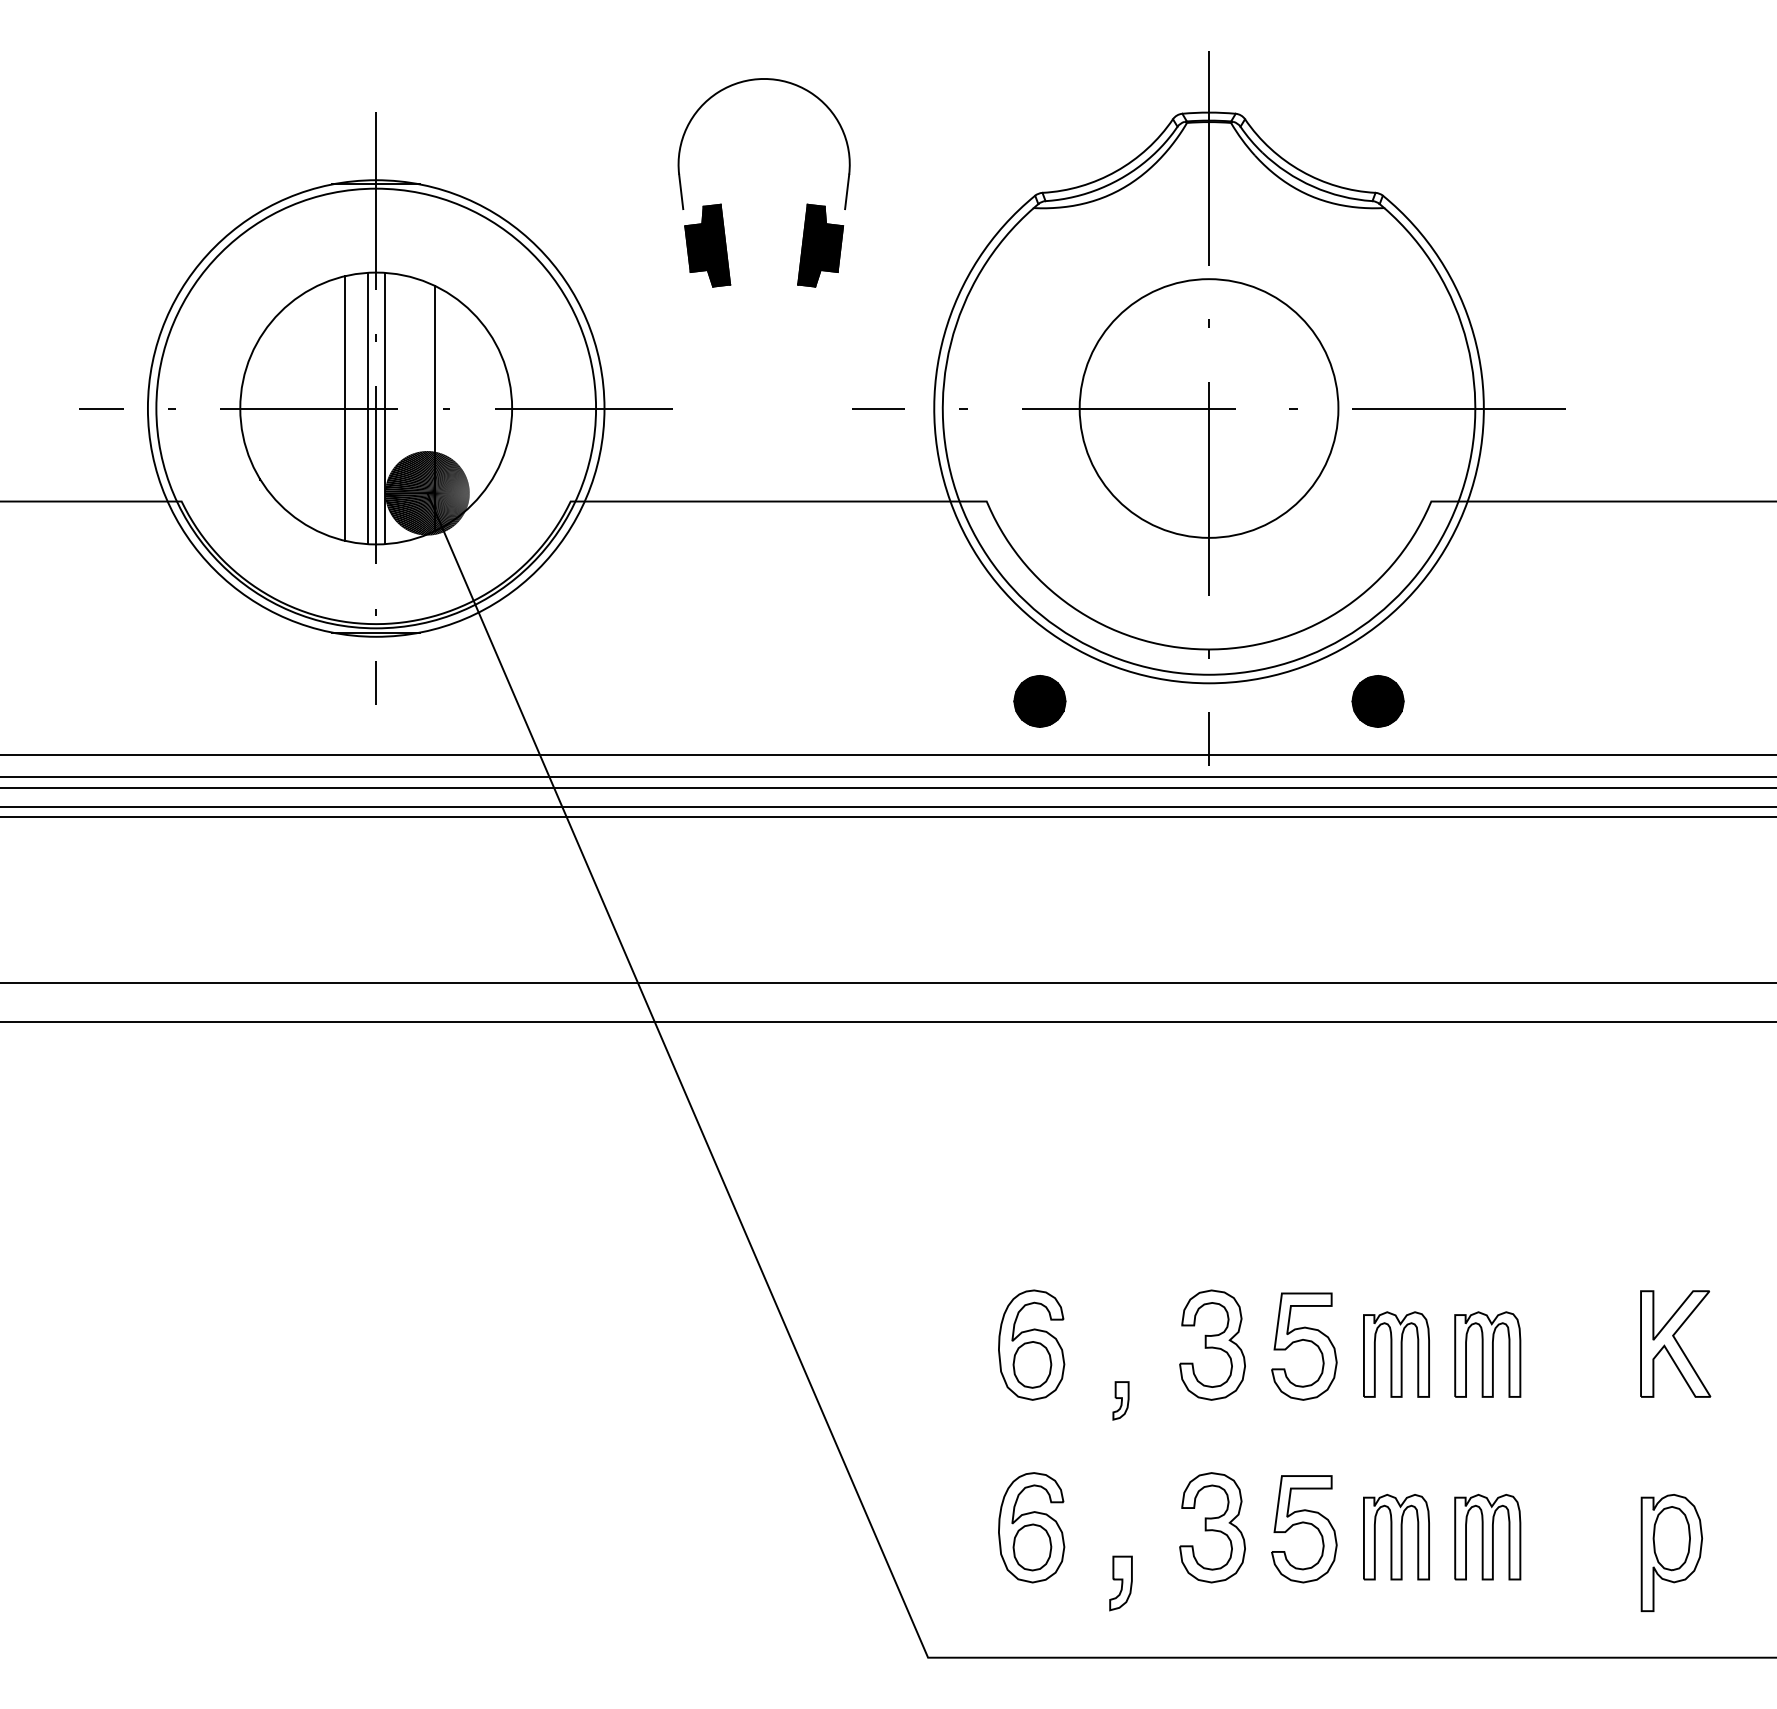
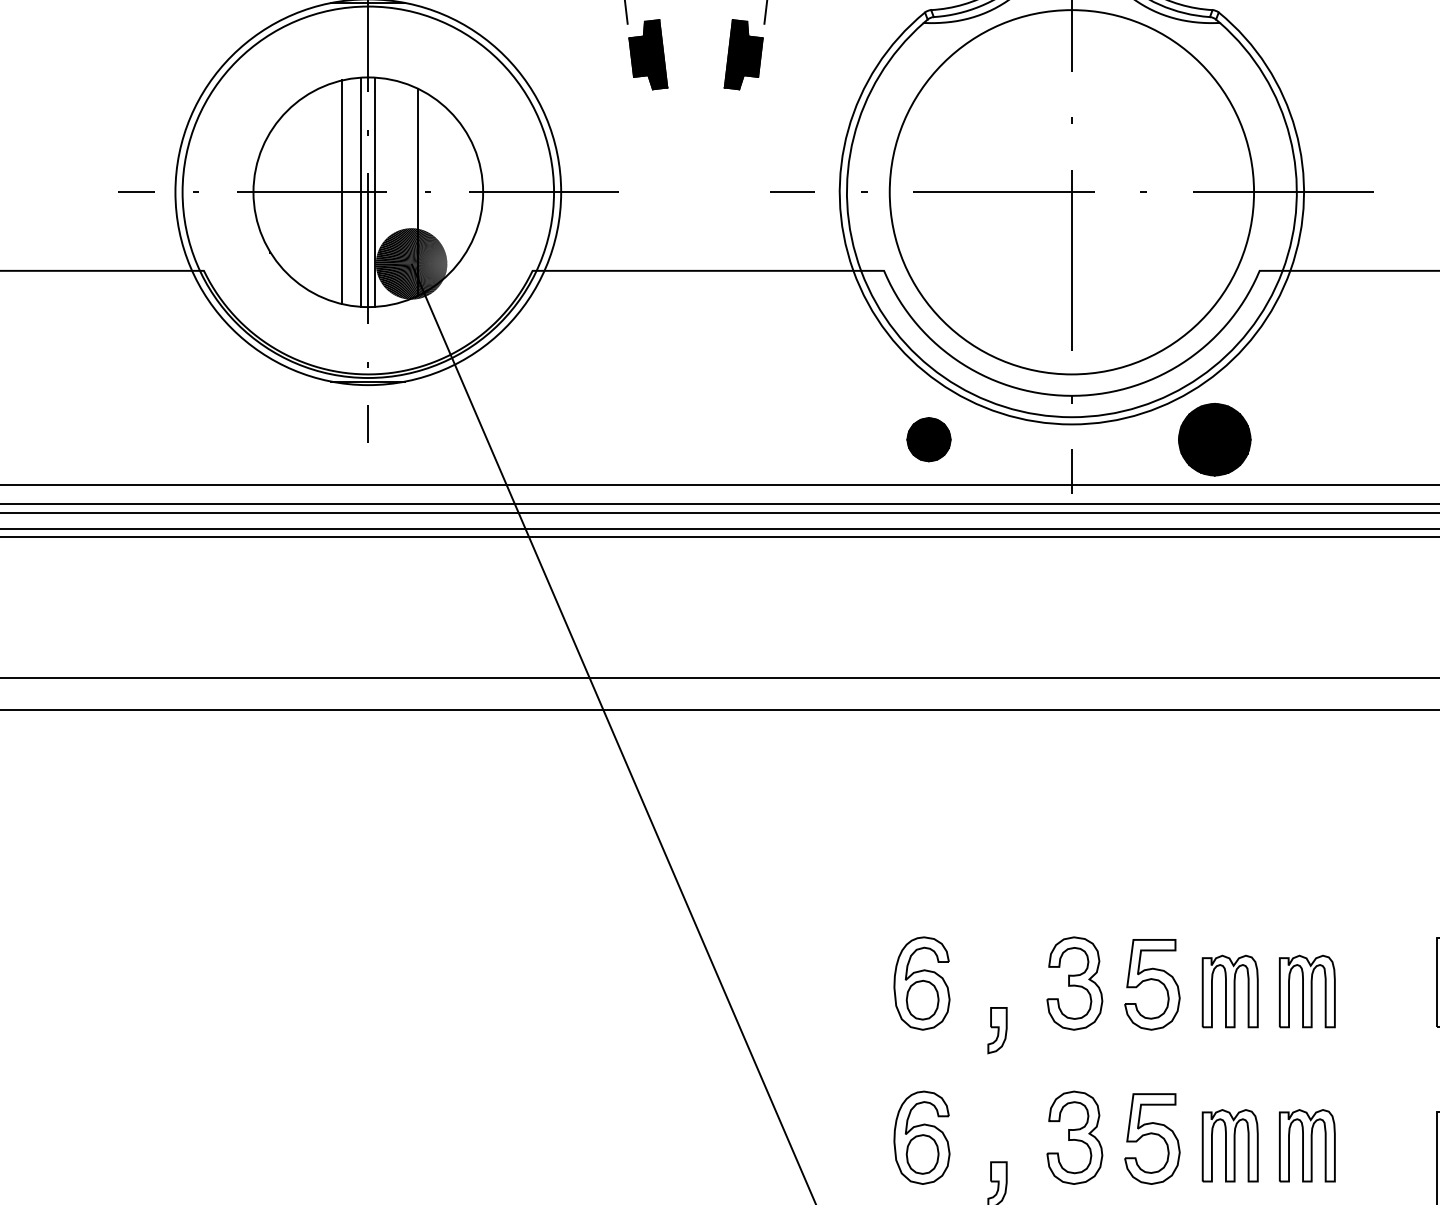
circle: (1208, 408) -> (1071, 192), size x1.67
part: (1377, 701) -> (1214, 439), size x1.67
part: (1120, 1400) -> (997, 1030), size x1.43

